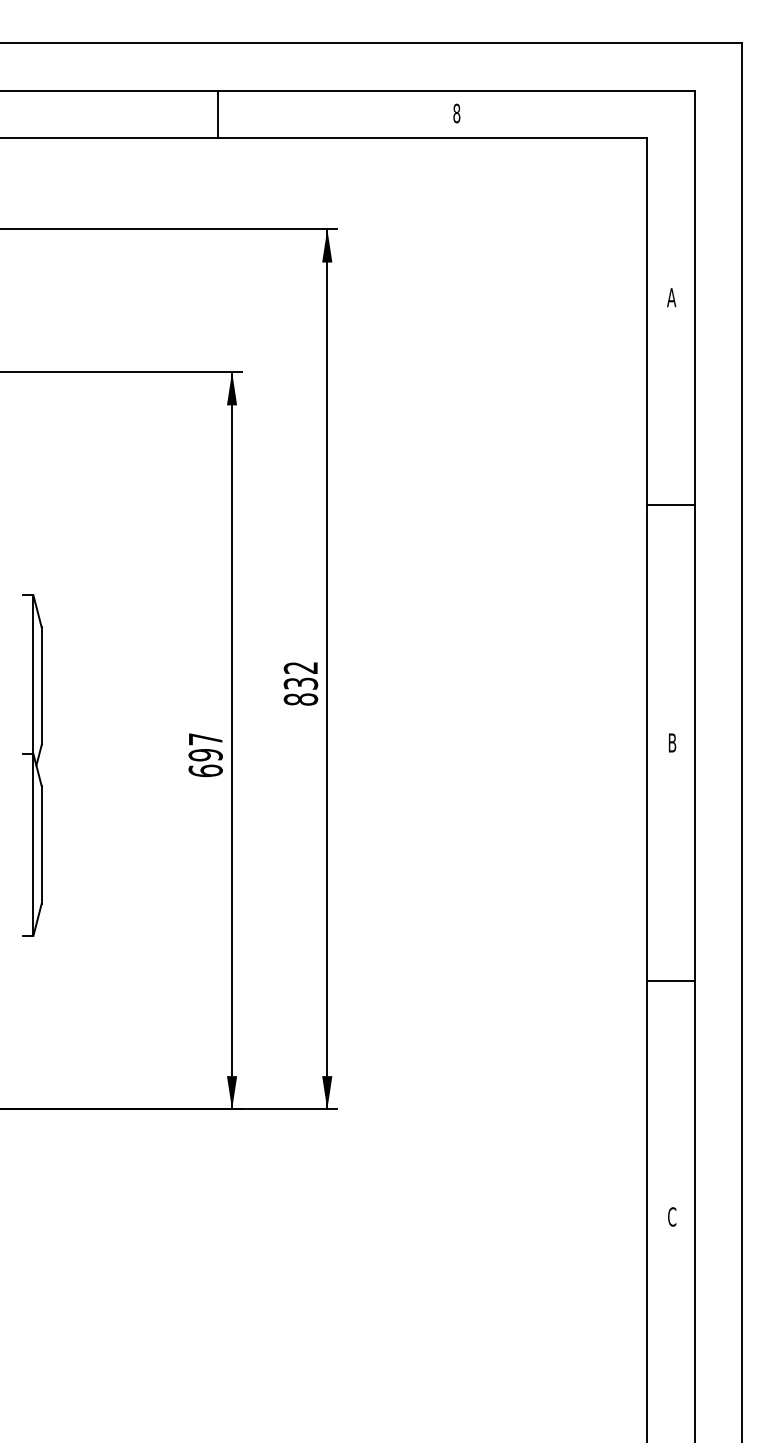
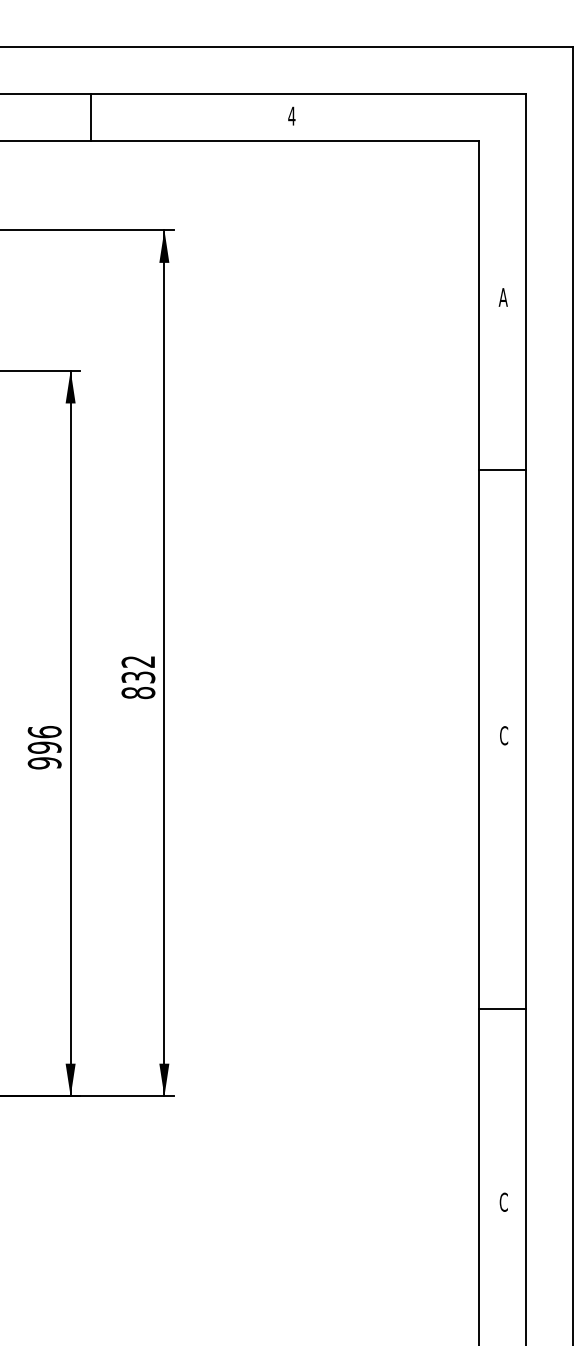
text: (456, 113) -> (291, 116), 8 -> 4
line: (218, 114) -> (90, 117), moved
line: (670, 505) -> (502, 470), moved
text: (672, 742) -> (504, 735), B -> C
text: (205, 755) -> (44, 748), 697 -> 996
line: (670, 981) -> (502, 1008), moved

